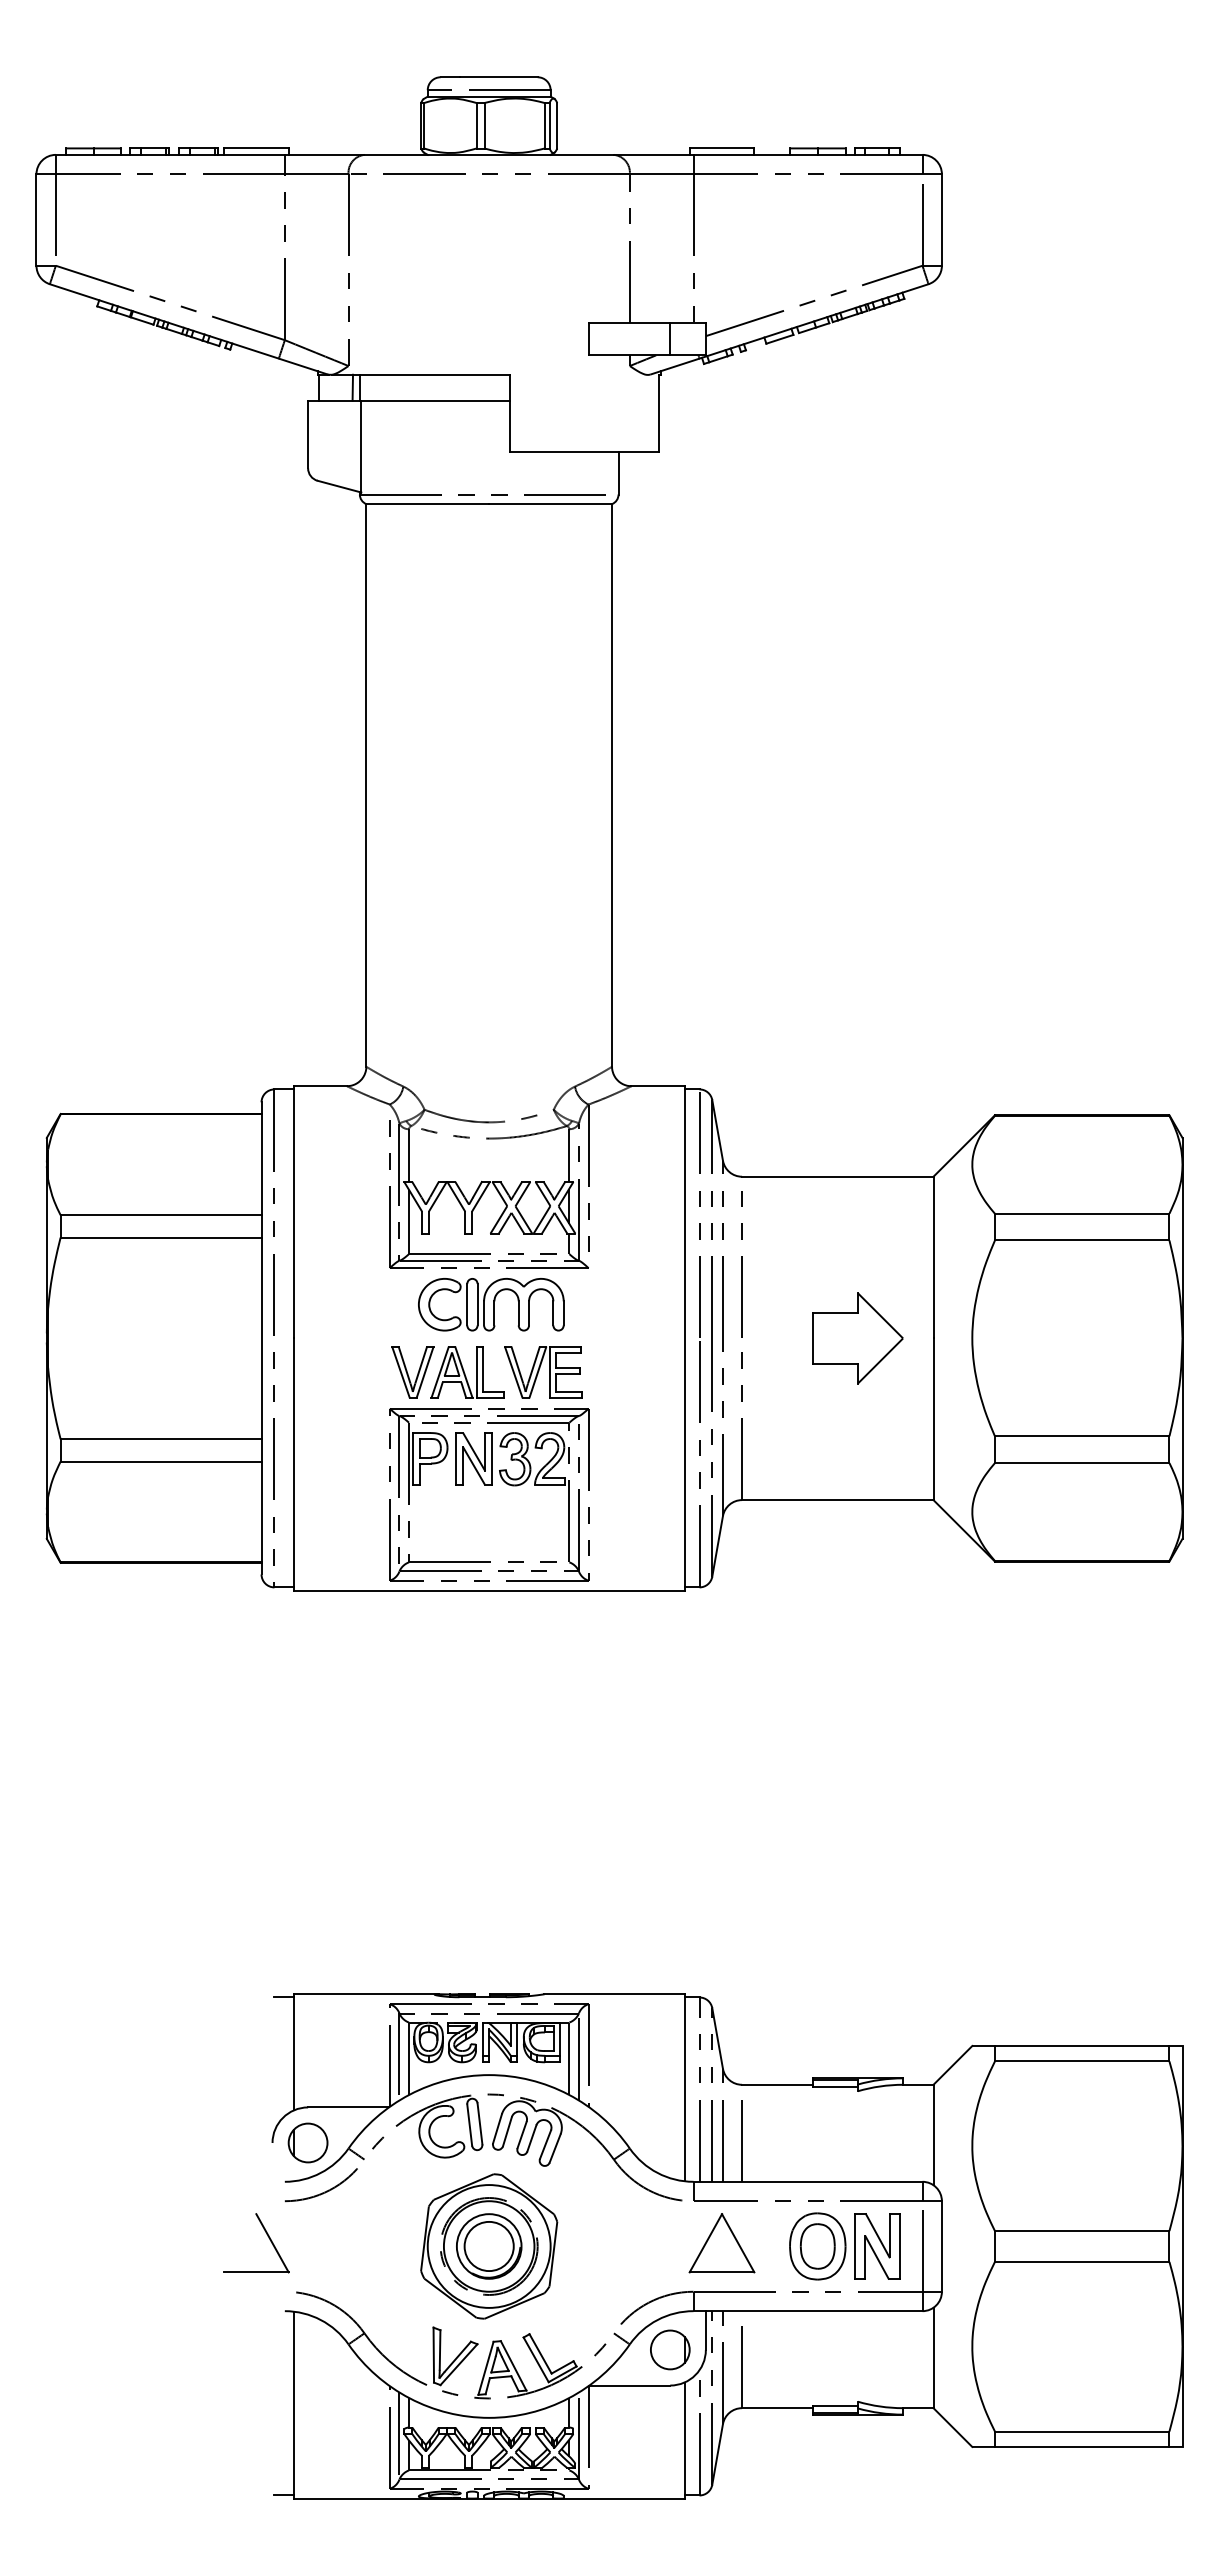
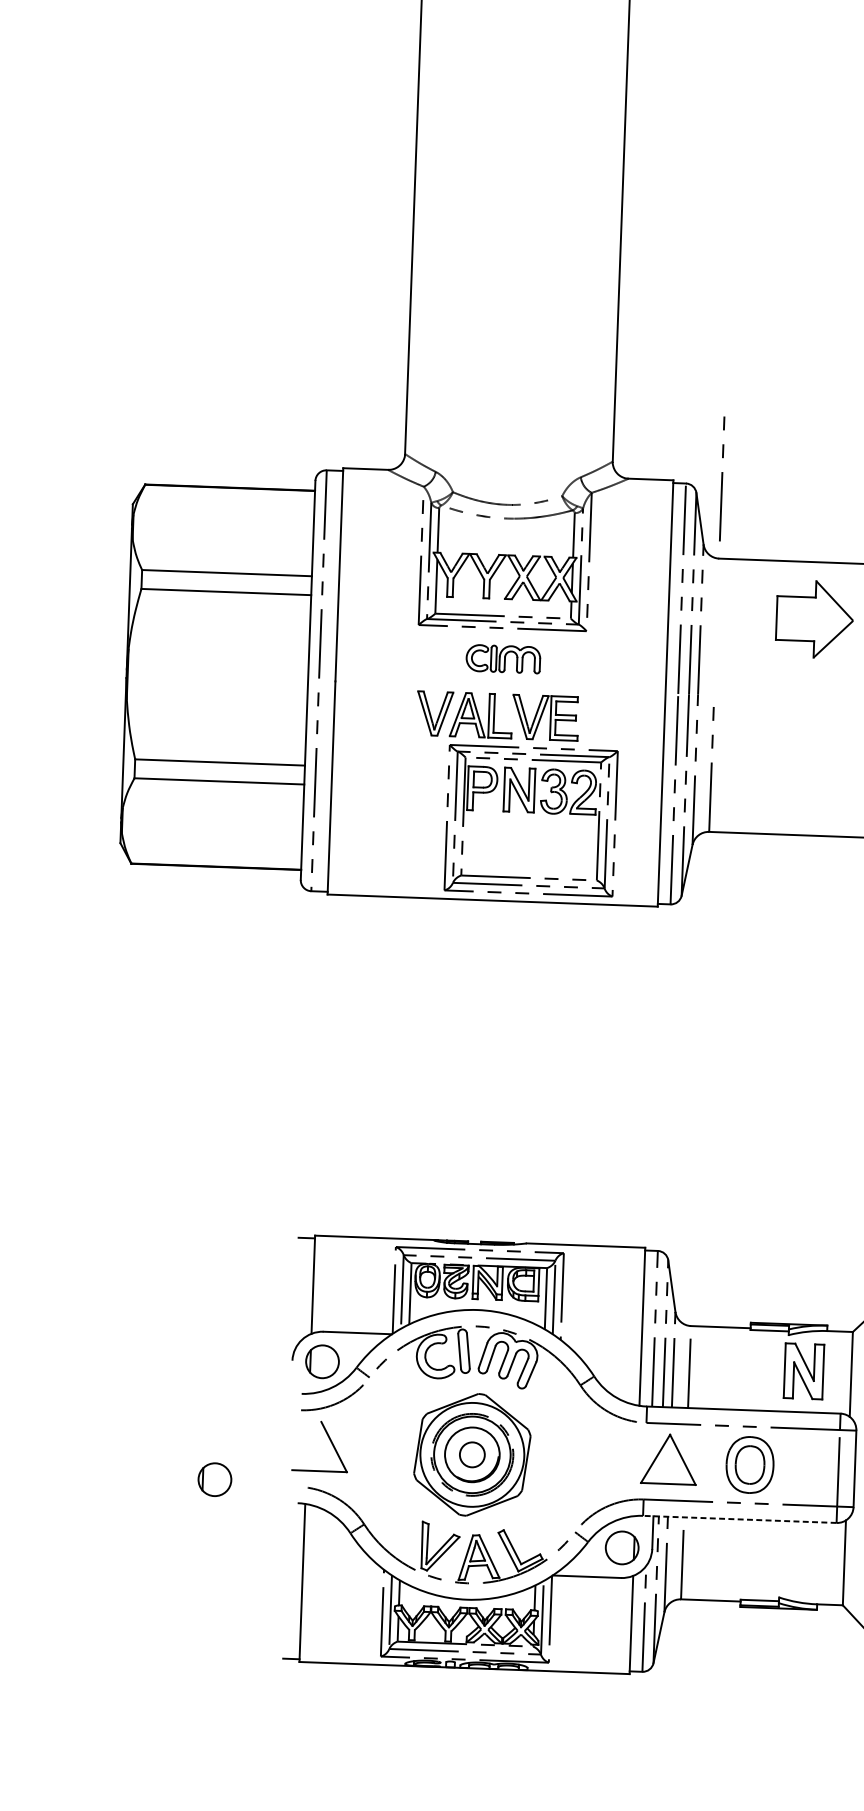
line: (741, 1264) -> (721, 478), moved
part: (491, 1304) -> (503, 658), size x0.6
part: (857, 1338) -> (814, 619), moved
part: (489, 1485) -> (531, 813), moved
part: (268, 2238) -> (330, 1442), moved
circle: (488, 2246) -> (471, 1454), size x0.6
part: (877, 2246) -> (804, 1371), moved
part: (185, 2286) -> (214, 1479), added
line: (807, 2311) -> (739, 1519), solid -> dashed

